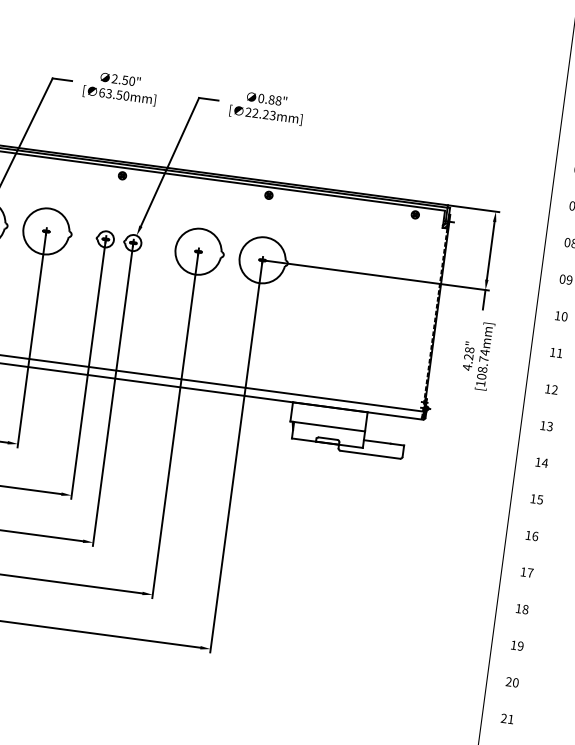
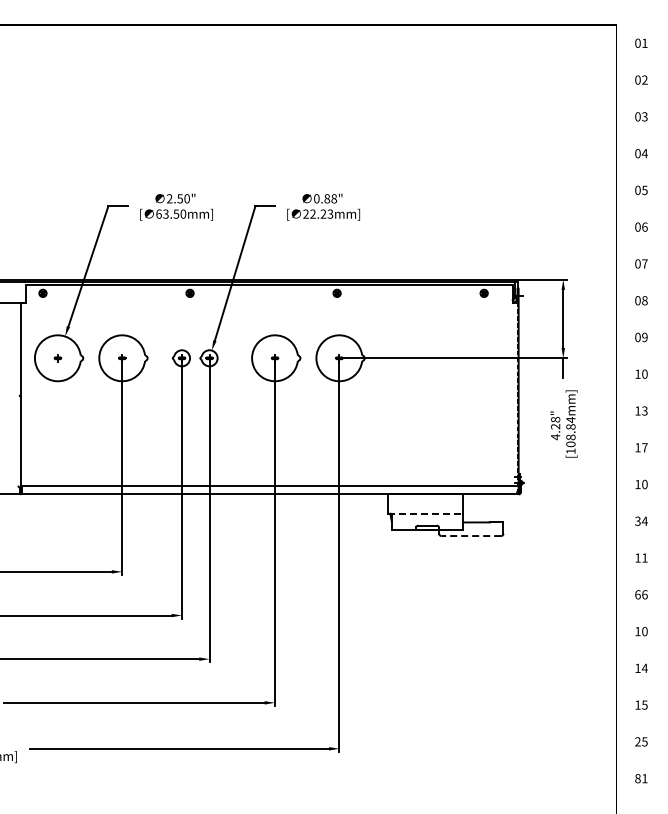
text: (559, 352) -> (644, 410), 11 -> 13
text: (483, 358) -> (570, 426), [108.74mm] -> [108.84mm]
text: (554, 389) -> (644, 447), 12 -> 17
line: (328, 426) -> (426, 513), solid -> dashed
text: (549, 426) -> (644, 484), 13 -> 10
line: (370, 455) -> (471, 536), solid -> dashed
text: (537, 461) -> (637, 520), 14 -> 34
text: (539, 499) -> (644, 557), 15 -> 11
text: (528, 535) -> (637, 594), 16 -> 66
text: (530, 572) -> (644, 631), 17 -> 10
text: (525, 608) -> (644, 667), 18 -> 14
text: (520, 645) -> (644, 704), 19 -> 15
text: (515, 682) -> (644, 741), 20 -> 25
text: (503, 718) -> (637, 778), 21 -> 81

